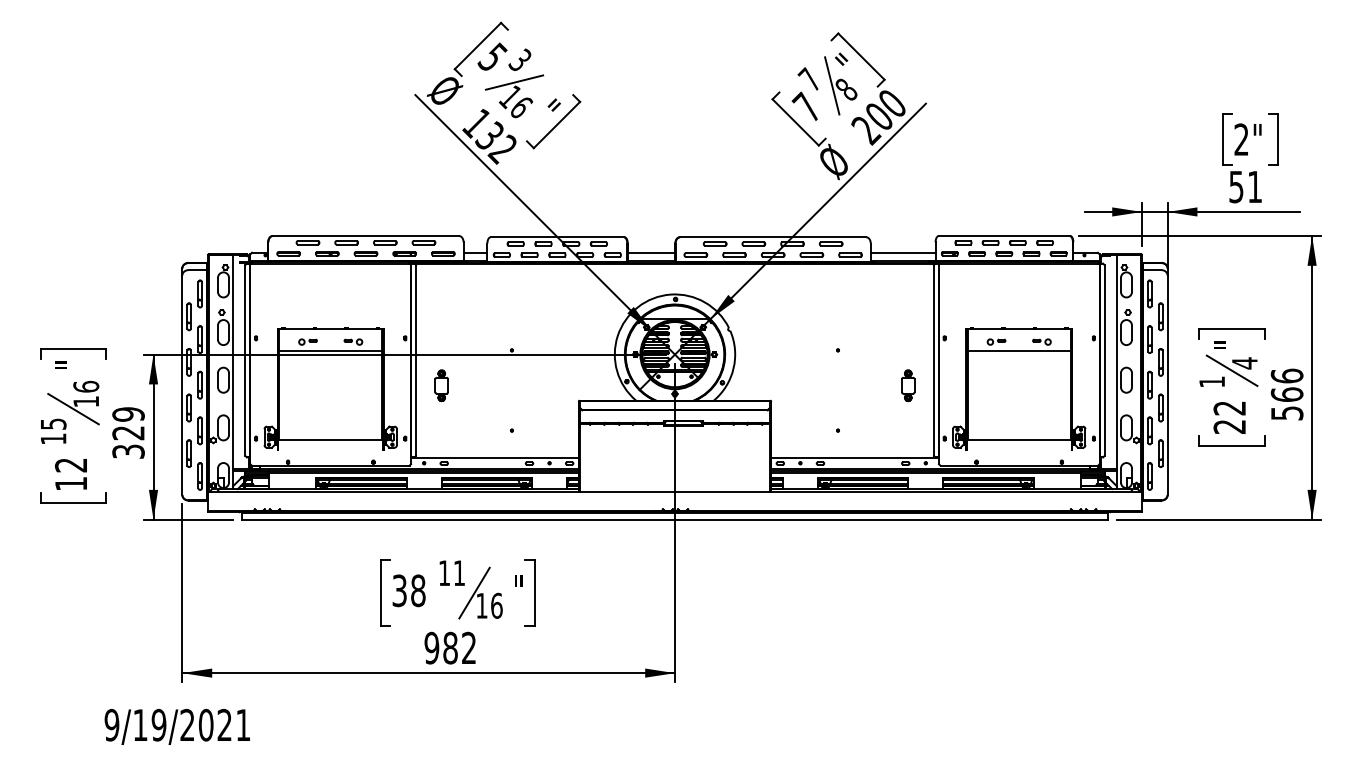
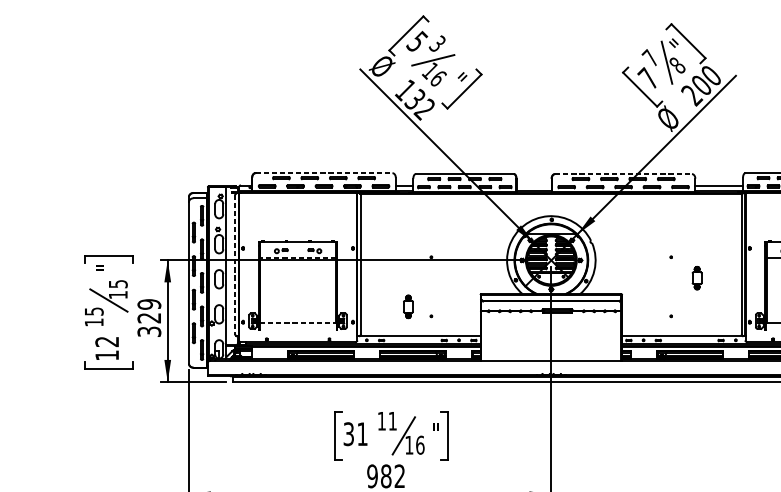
line: (366, 236) -> (324, 173), solid -> dashed
line: (773, 237) -> (623, 174), solid -> dashed
line: (651, 252) -> (534, 185), removed
line: (330, 350) -> (297, 257), solid -> dashed
line: (245, 361) -> (235, 265), solid -> dashed
part: (441, 385) -> (408, 306), moved
part: (908, 385) -> (697, 277), moved
text: (86, 386) -> (118, 283), 16 -> 15
line: (330, 439) -> (297, 322), solid -> dashed
text: (418, 590) -> (362, 433), 38 -> 31

